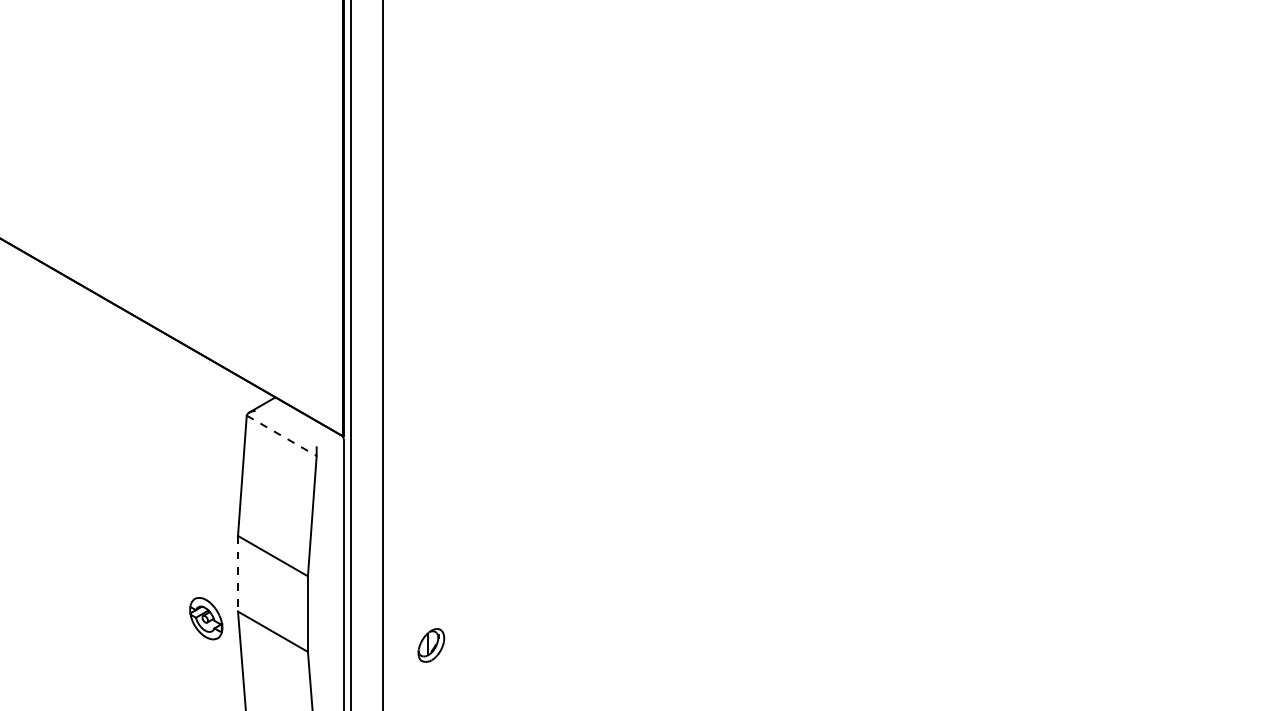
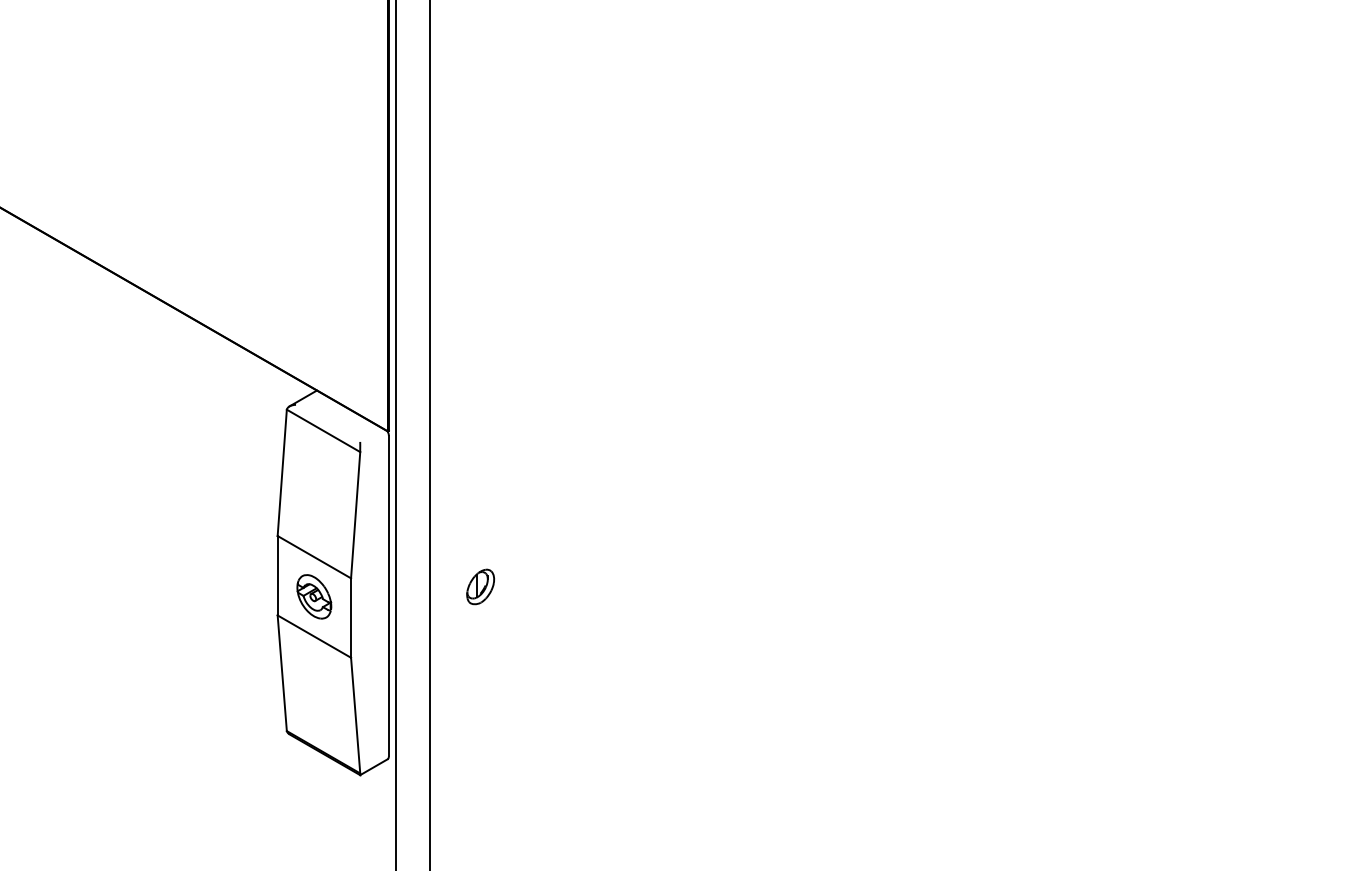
line: (281, 436) -> (323, 431), dashed -> solid
line: (237, 573) -> (277, 575), dashed -> solid
part: (206, 618) -> (314, 596), moved
part: (431, 645) -> (480, 586), moved

